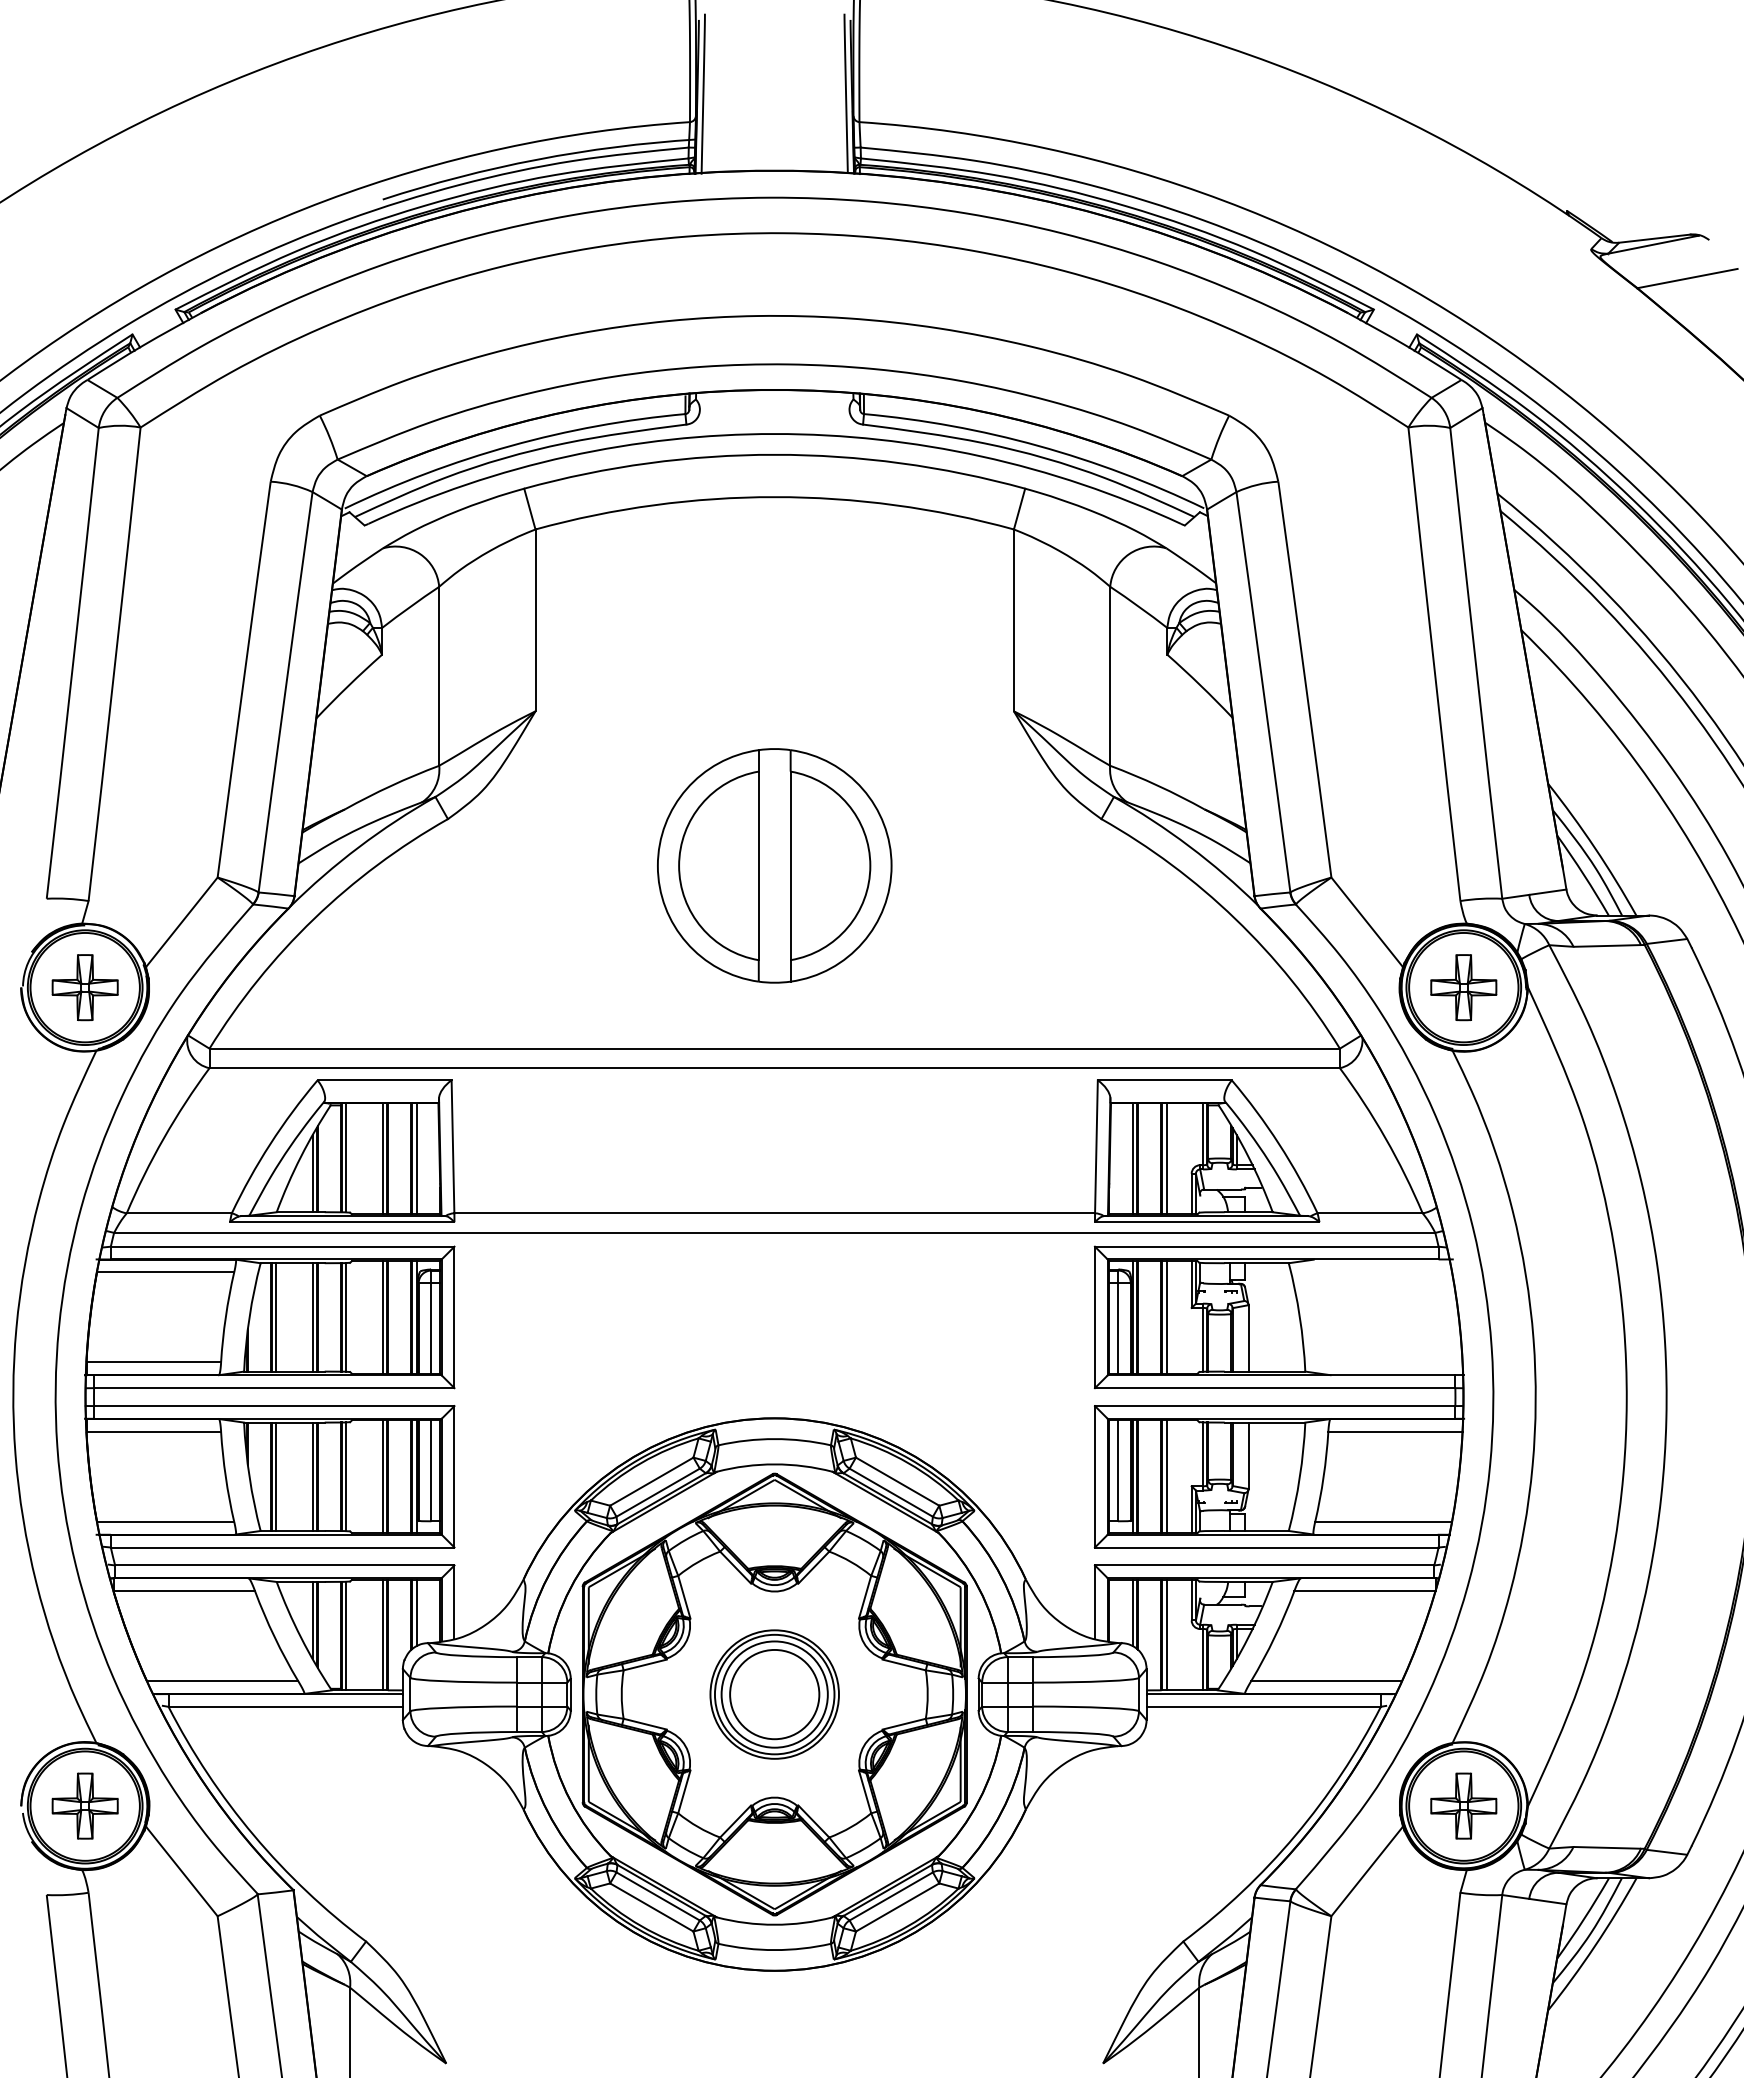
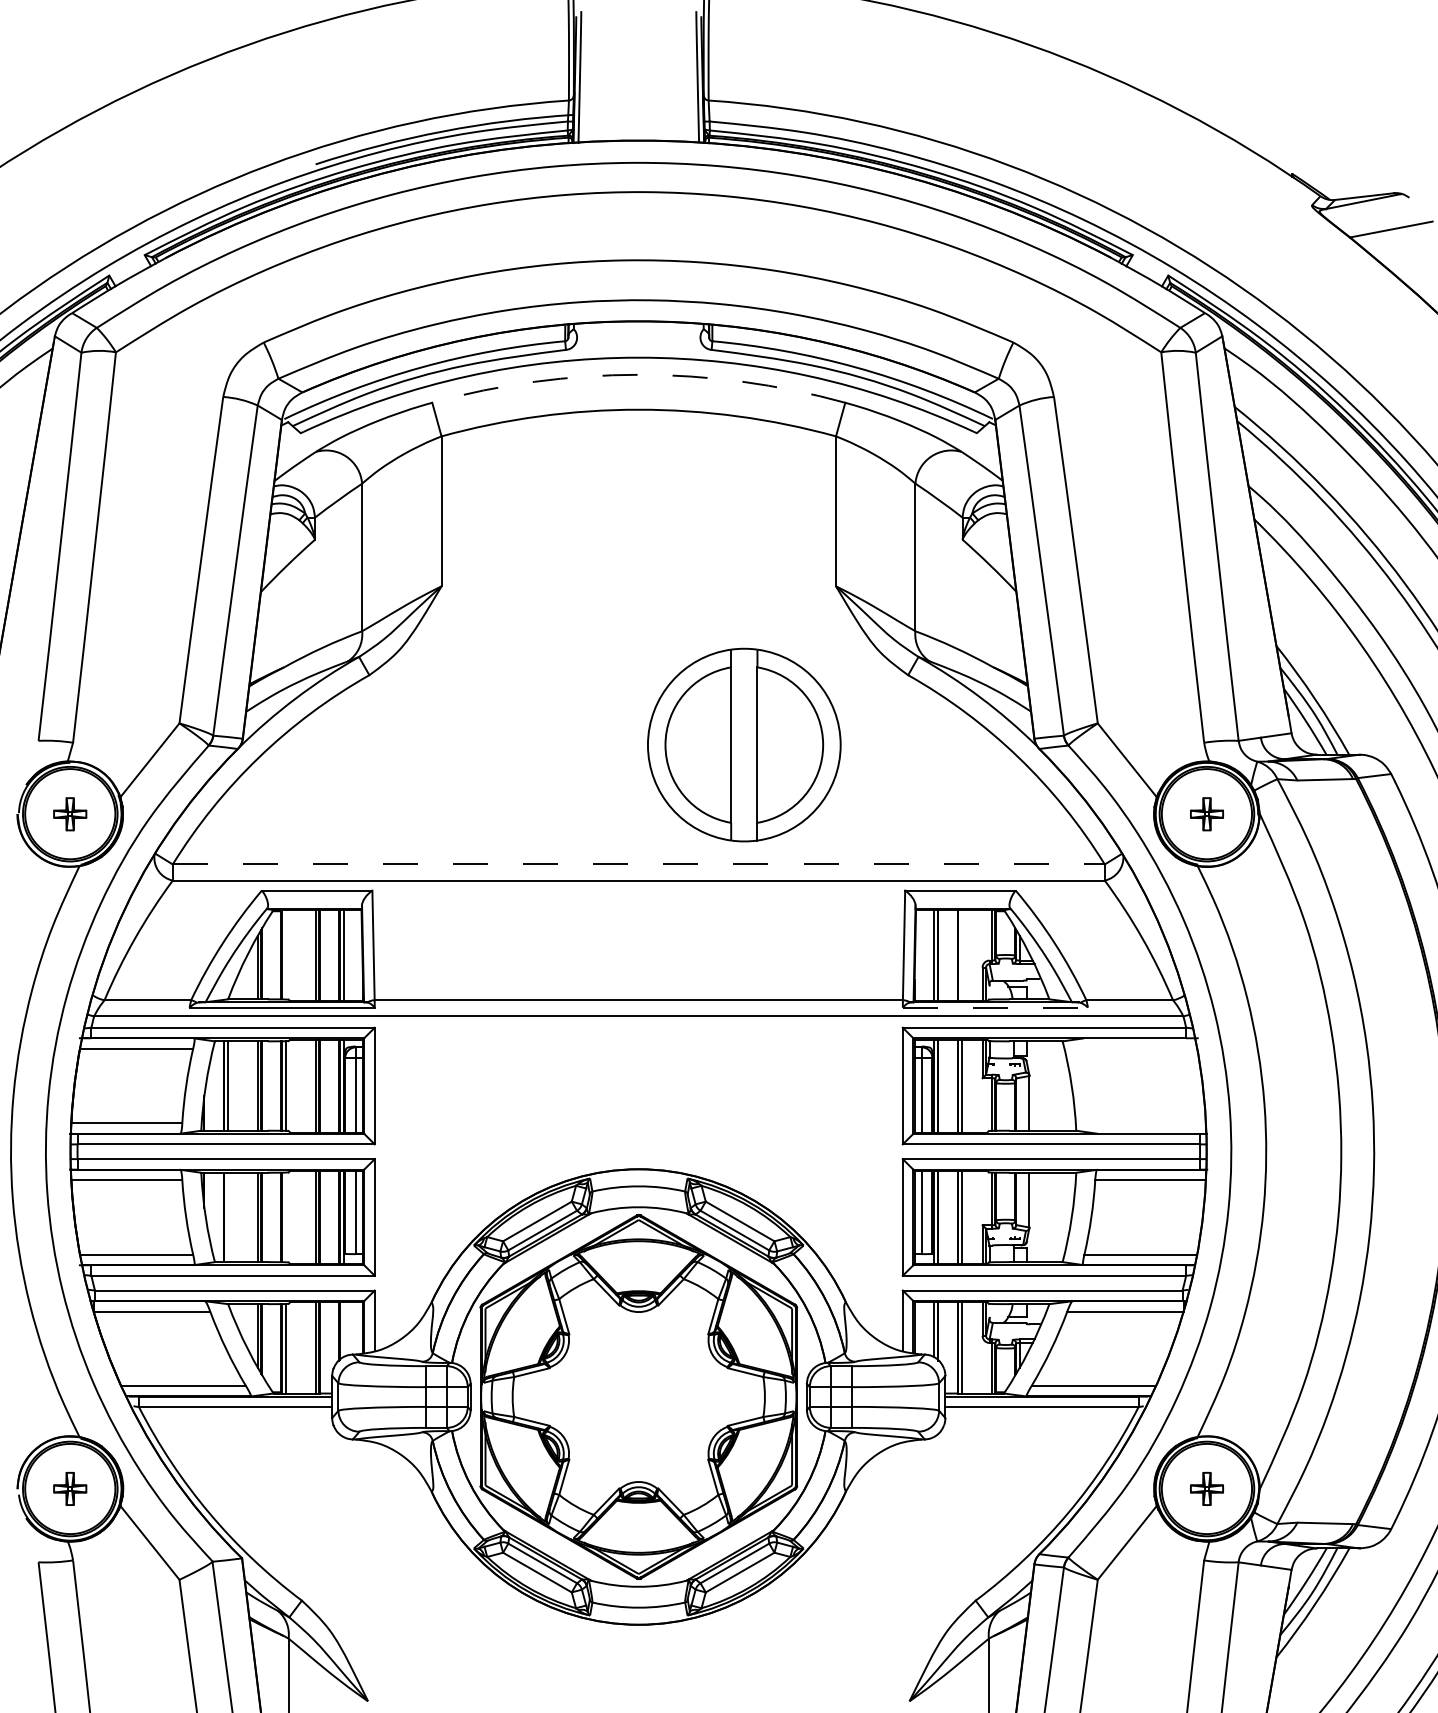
arc: (774, 454) -> (638, 374), solid -> dashed
part: (774, 865) -> (744, 744), moved
part: (84, 987) -> (69, 814), size x0.6
part: (1463, 987) -> (1206, 814), size x0.6
line: (775, 1048) -> (639, 864), solid -> dashed
line: (346, 1157) -> (285, 954), removed
line: (1166, 1158) -> (961, 955), removed
line: (1207, 1222) -> (995, 1007), solid -> dashed
line: (276, 1476) -> (228, 1217), removed
line: (346, 1476) -> (285, 1217), removed
line: (416, 1612) -> (343, 1329), removed
part: (774, 1694) -> (638, 1396), removed
part: (84, 1805) -> (69, 1488), size x0.6
part: (1463, 1805) -> (1206, 1488), size x0.6

